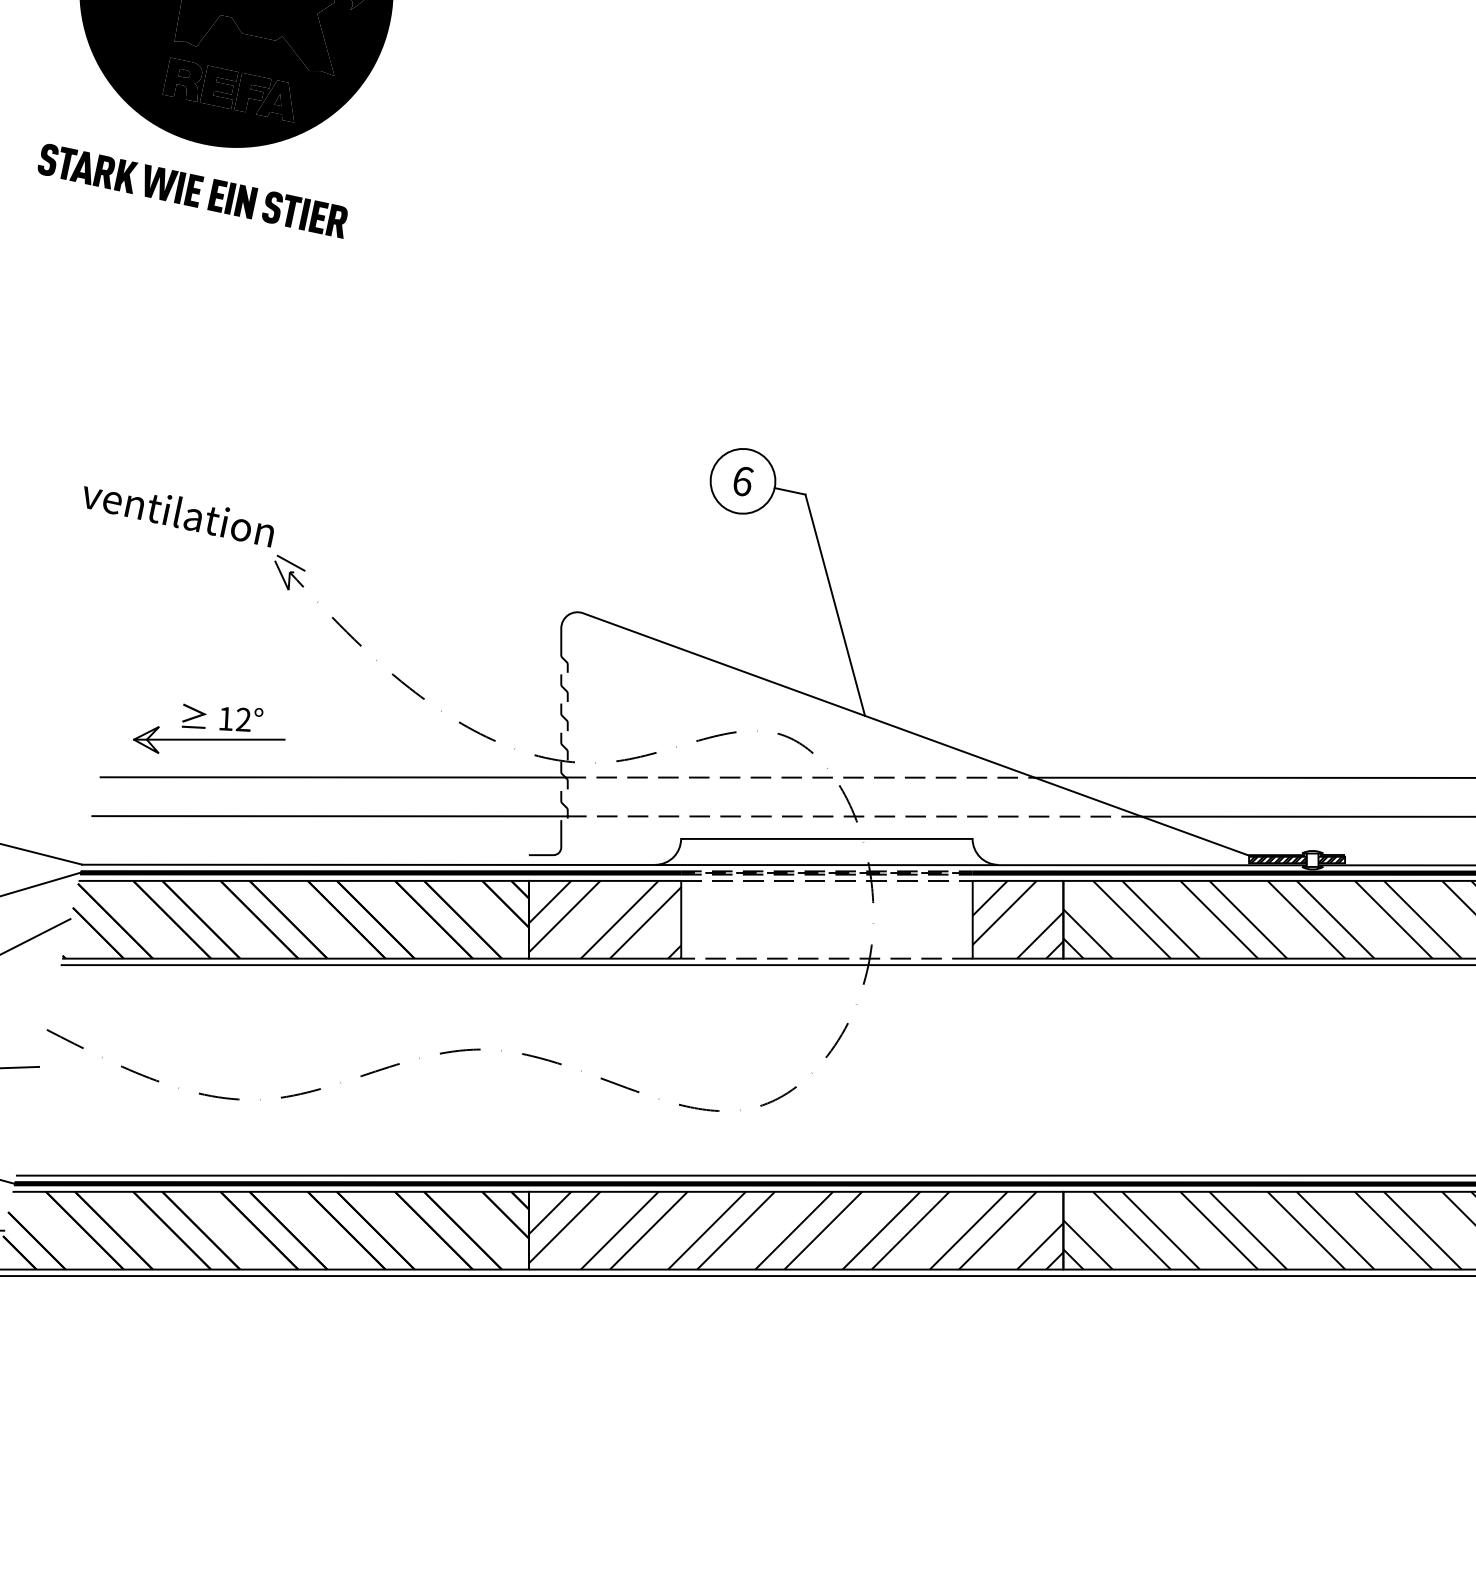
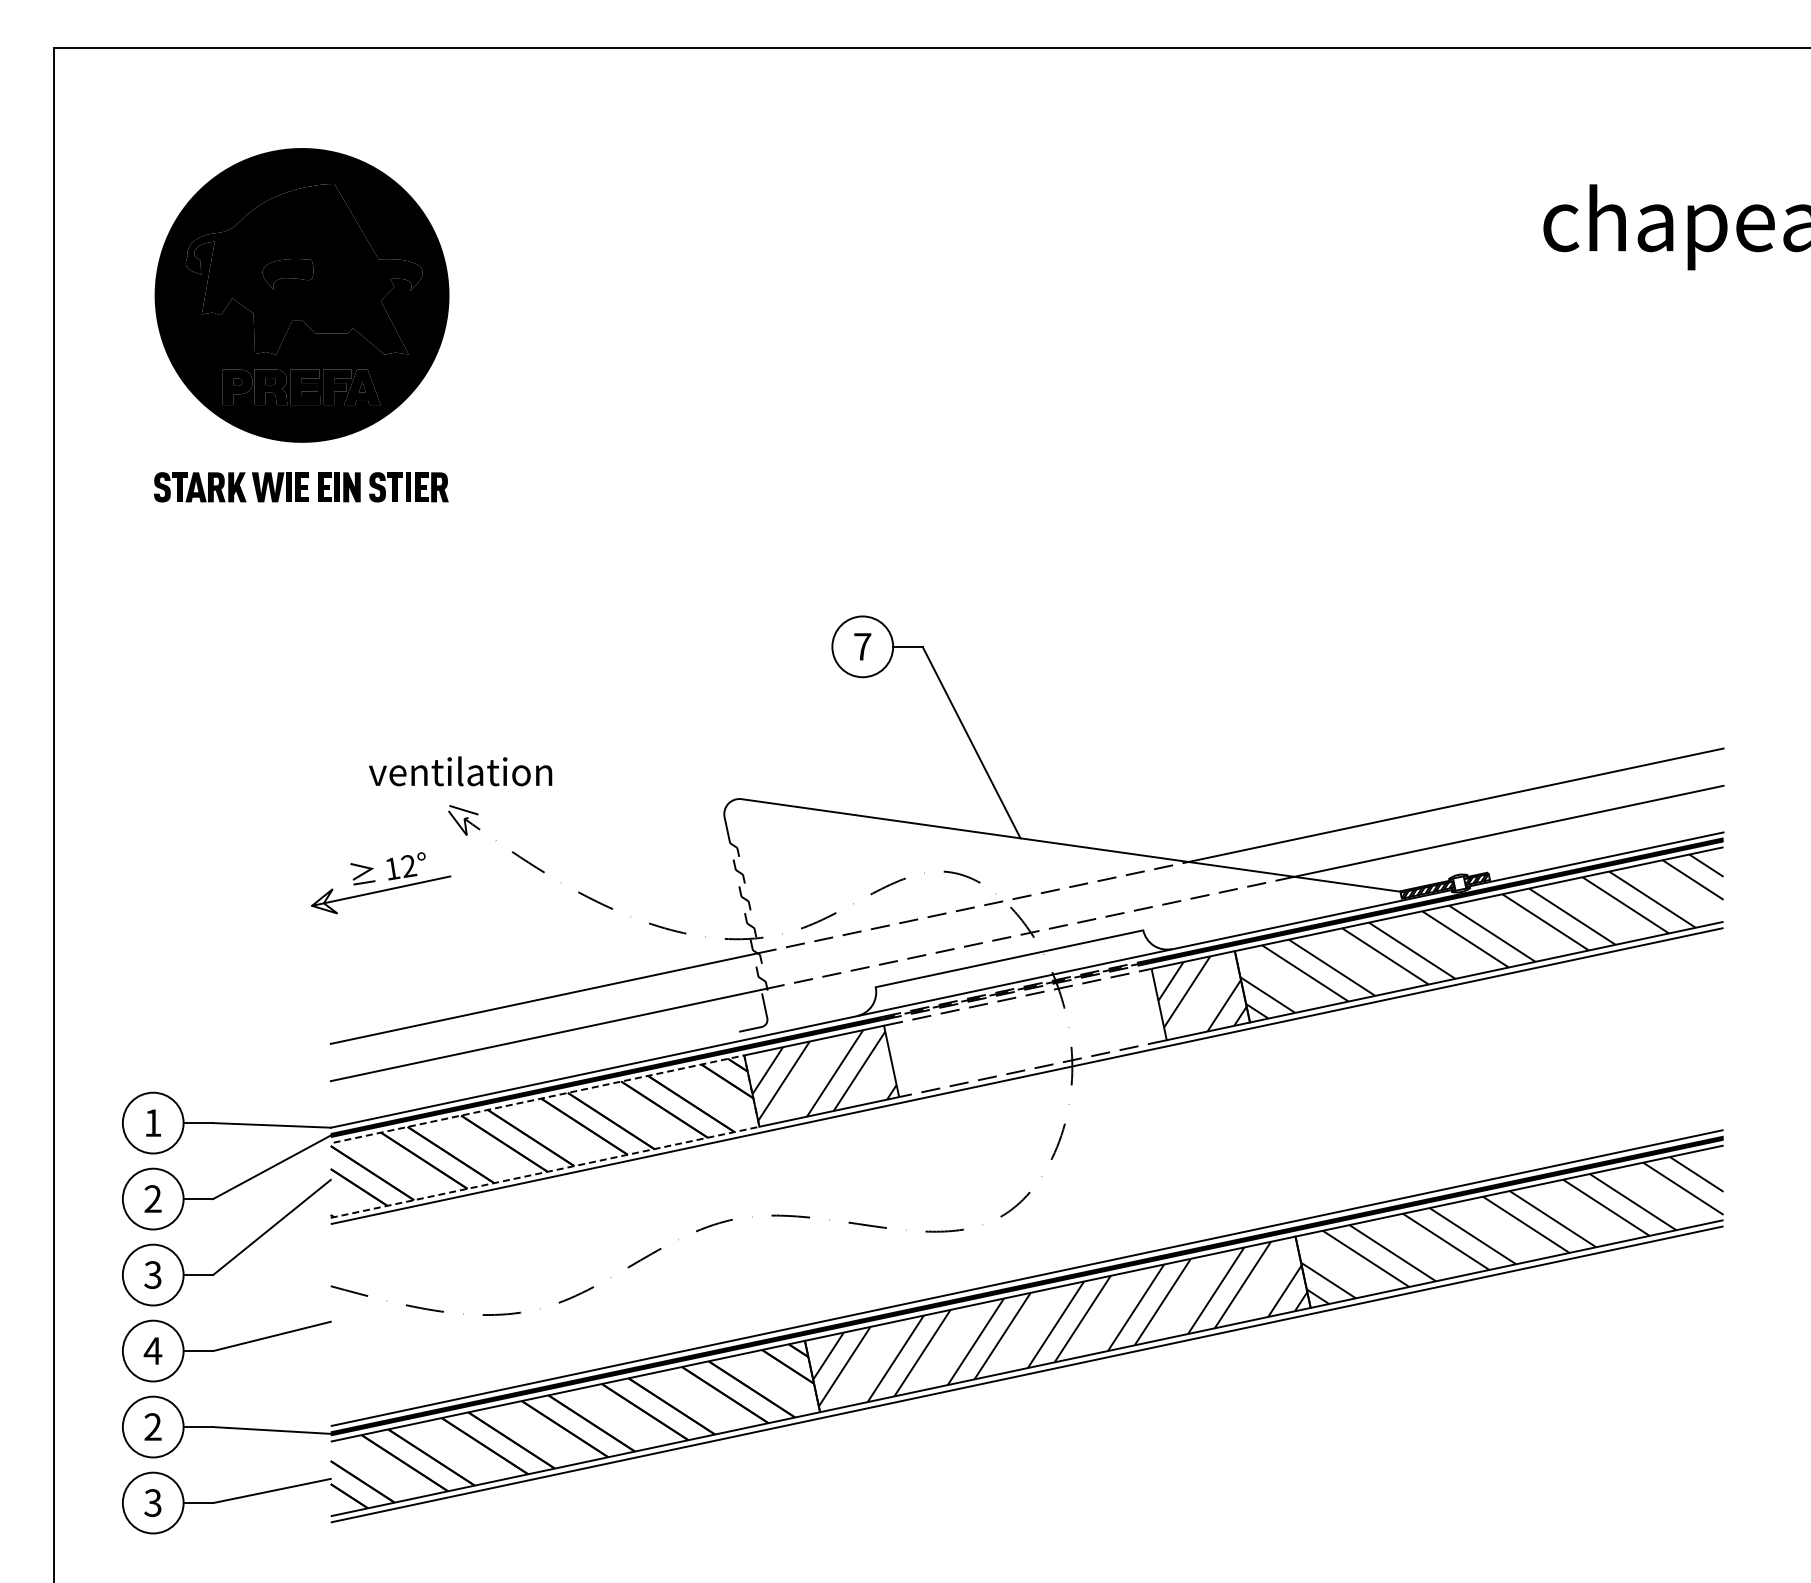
text: (742, 480) -> (862, 646), 6 -> 7
text: (178, 512) -> (460, 771), moved
part: (205, 728) -> (375, 881), moved
line: (529, 927) -> (753, 1098), solid -> dashed

